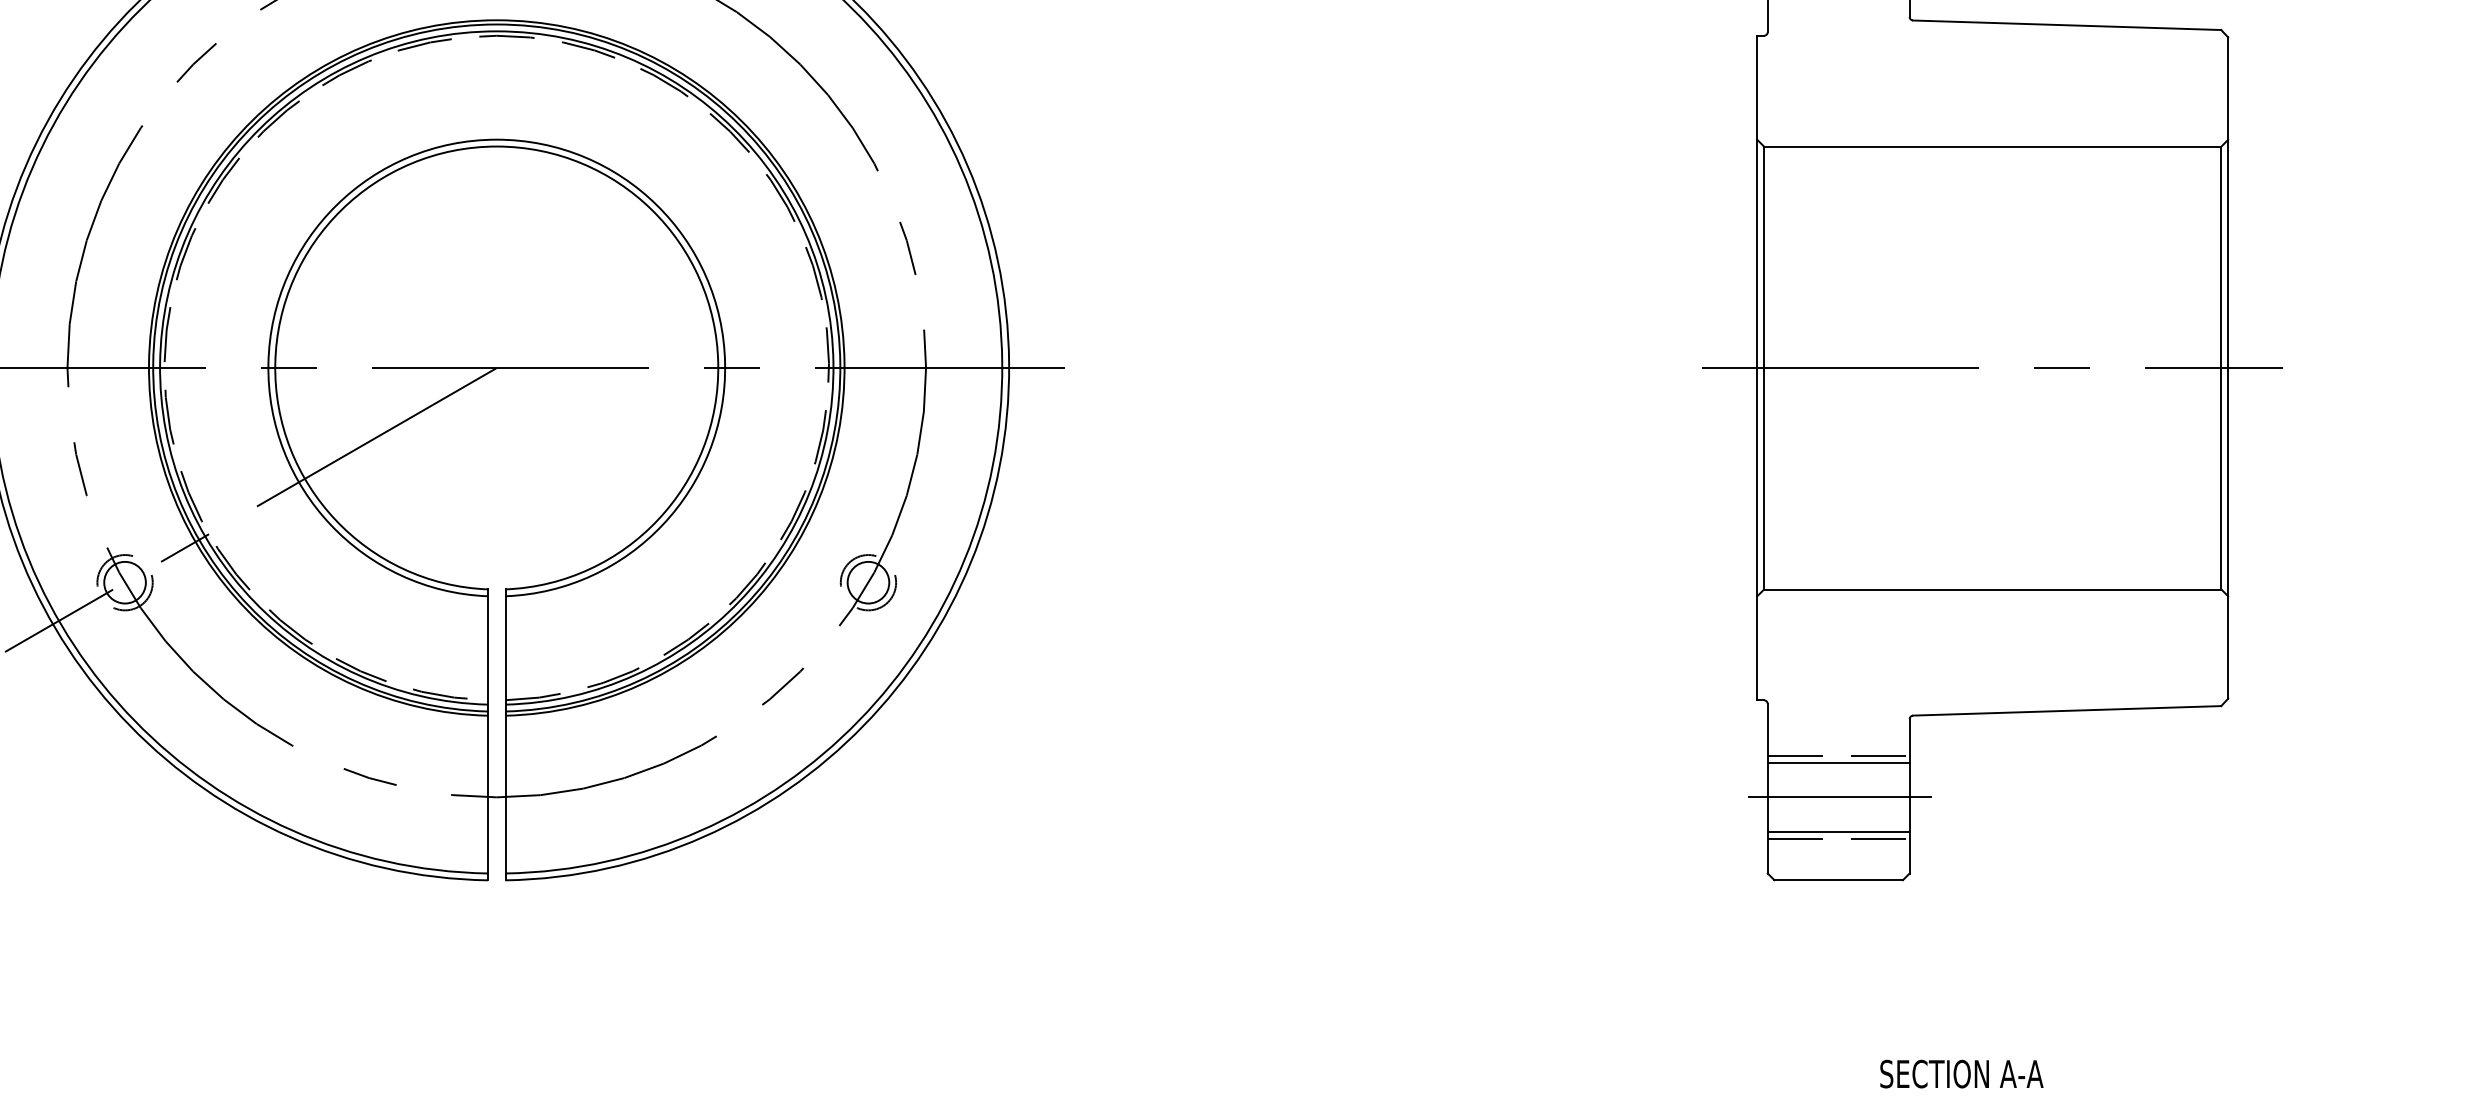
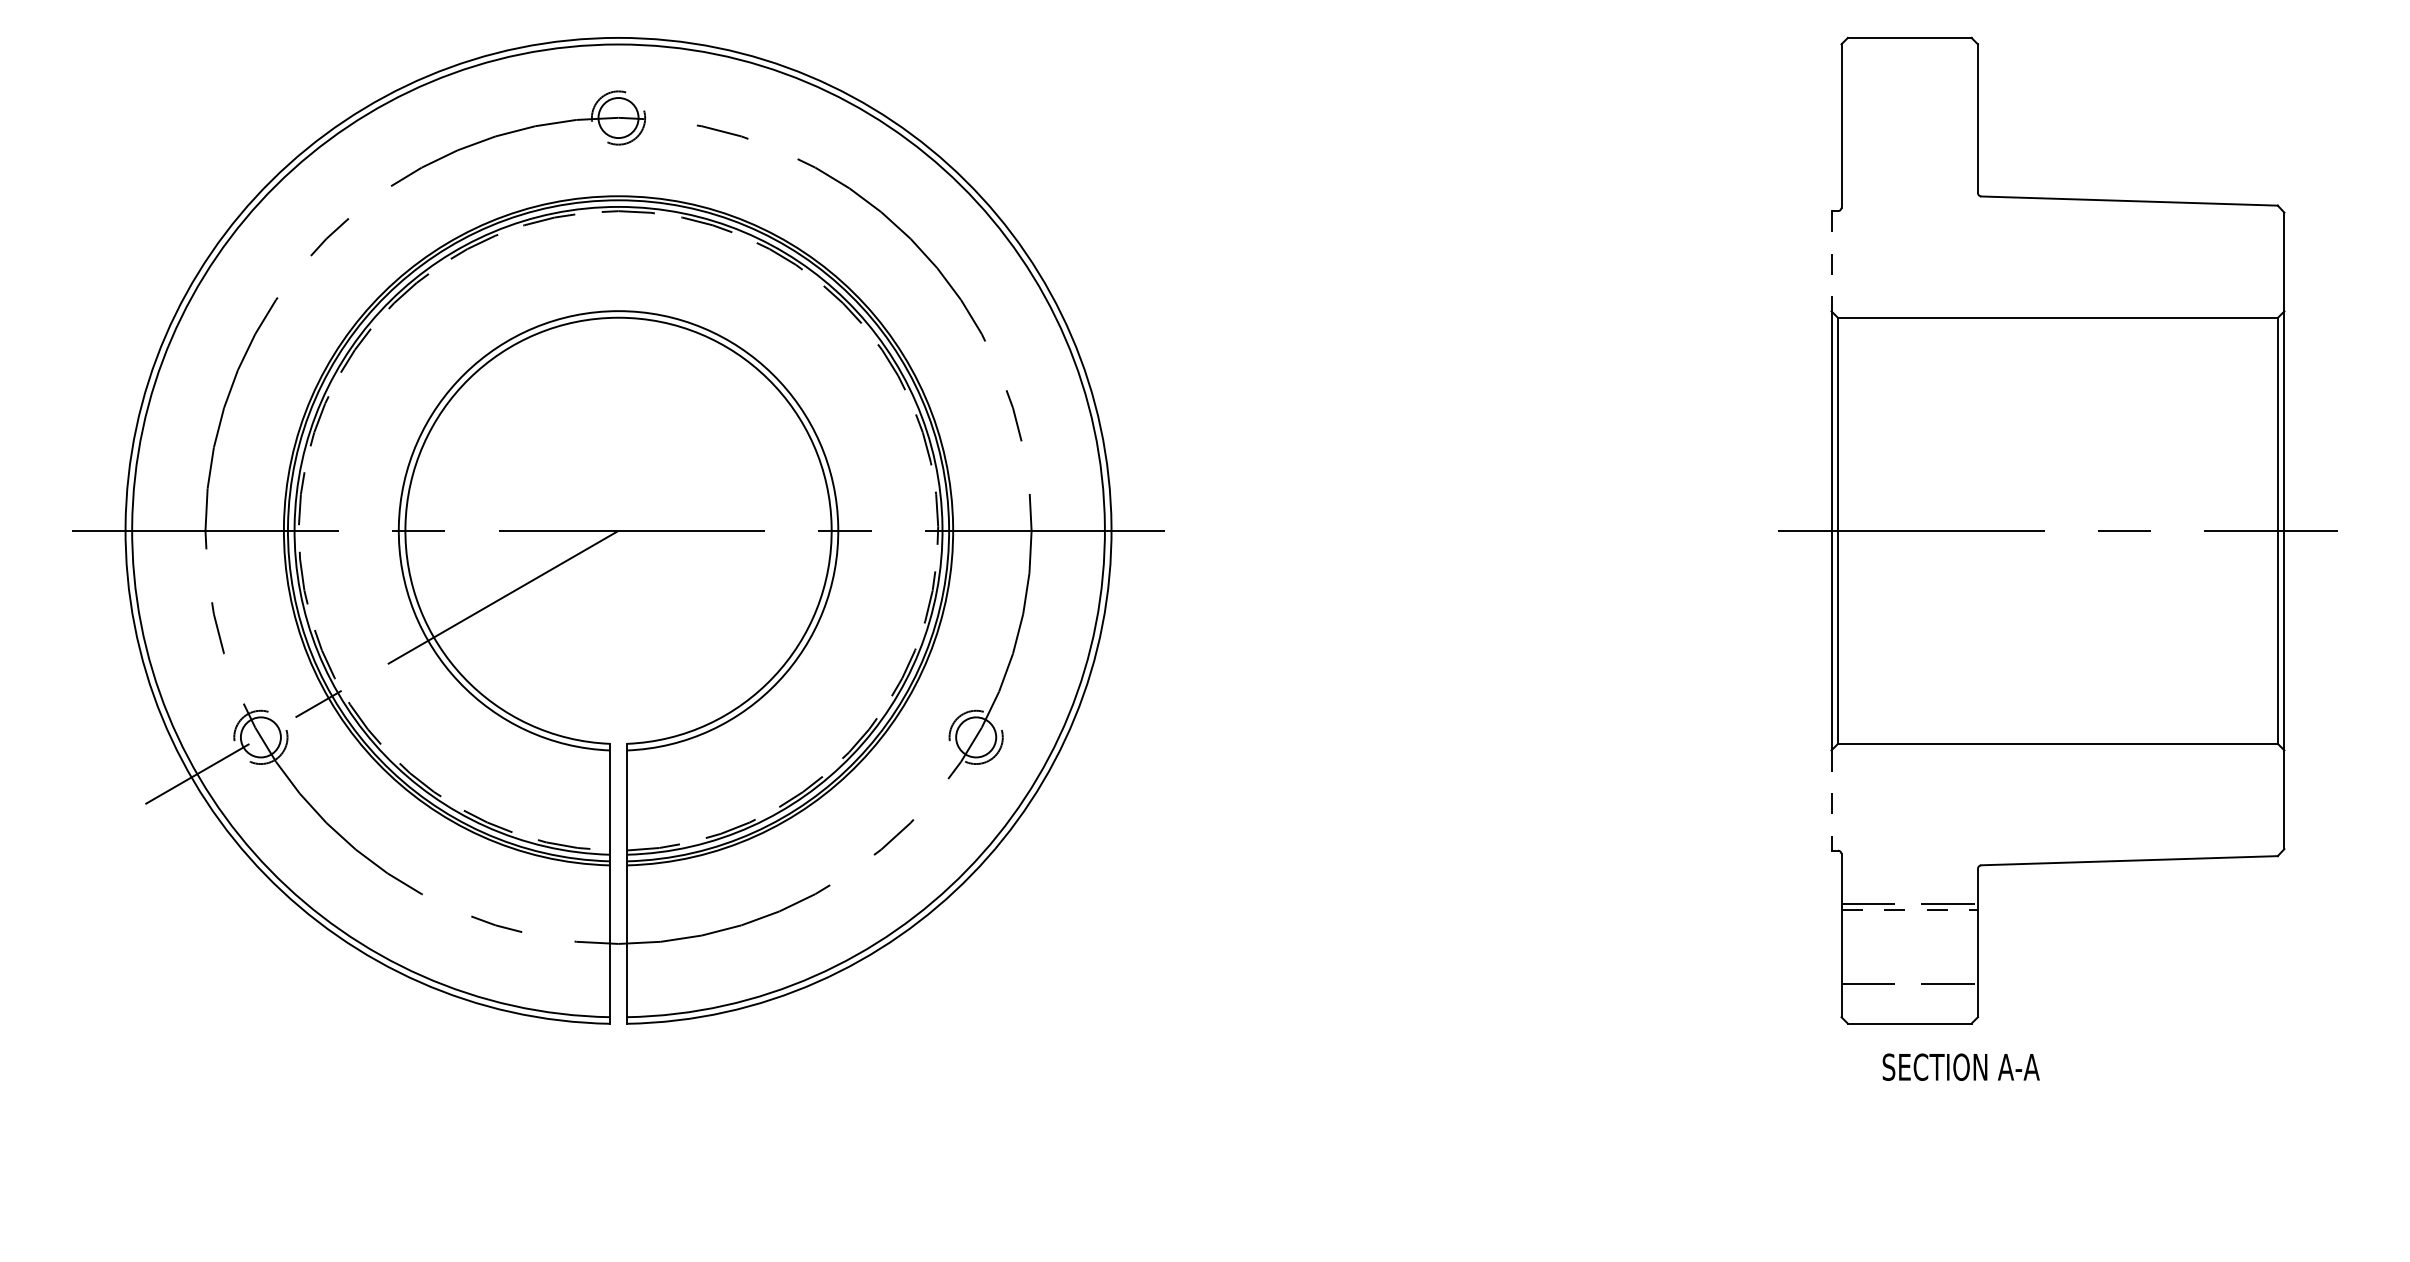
line: (1757, 88) -> (1831, 261), solid -> dashed
line: (1757, 649) -> (1831, 801), solid -> dashed
line: (1839, 762) -> (1910, 910), solid -> dashed
line: (1839, 796) -> (1910, 943), removed
line: (1838, 832) -> (1909, 977), removed
text: (1961, 1073) -> (1960, 1066), moved

